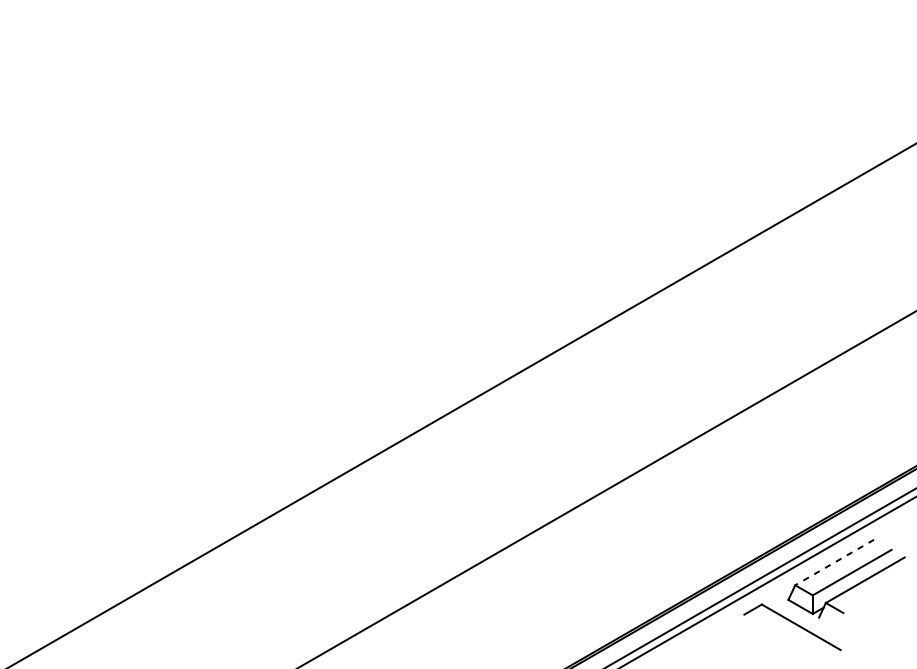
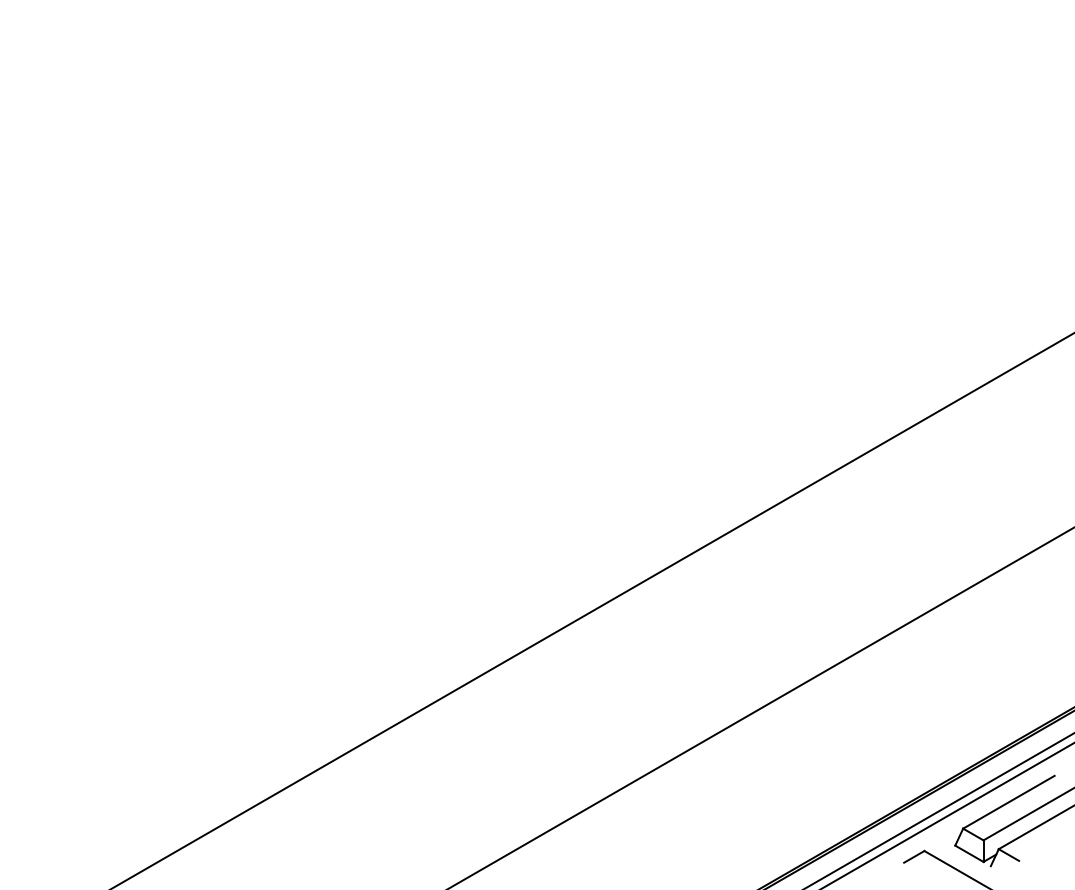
line: (834, 562) -> (1008, 802), dashed -> solid

